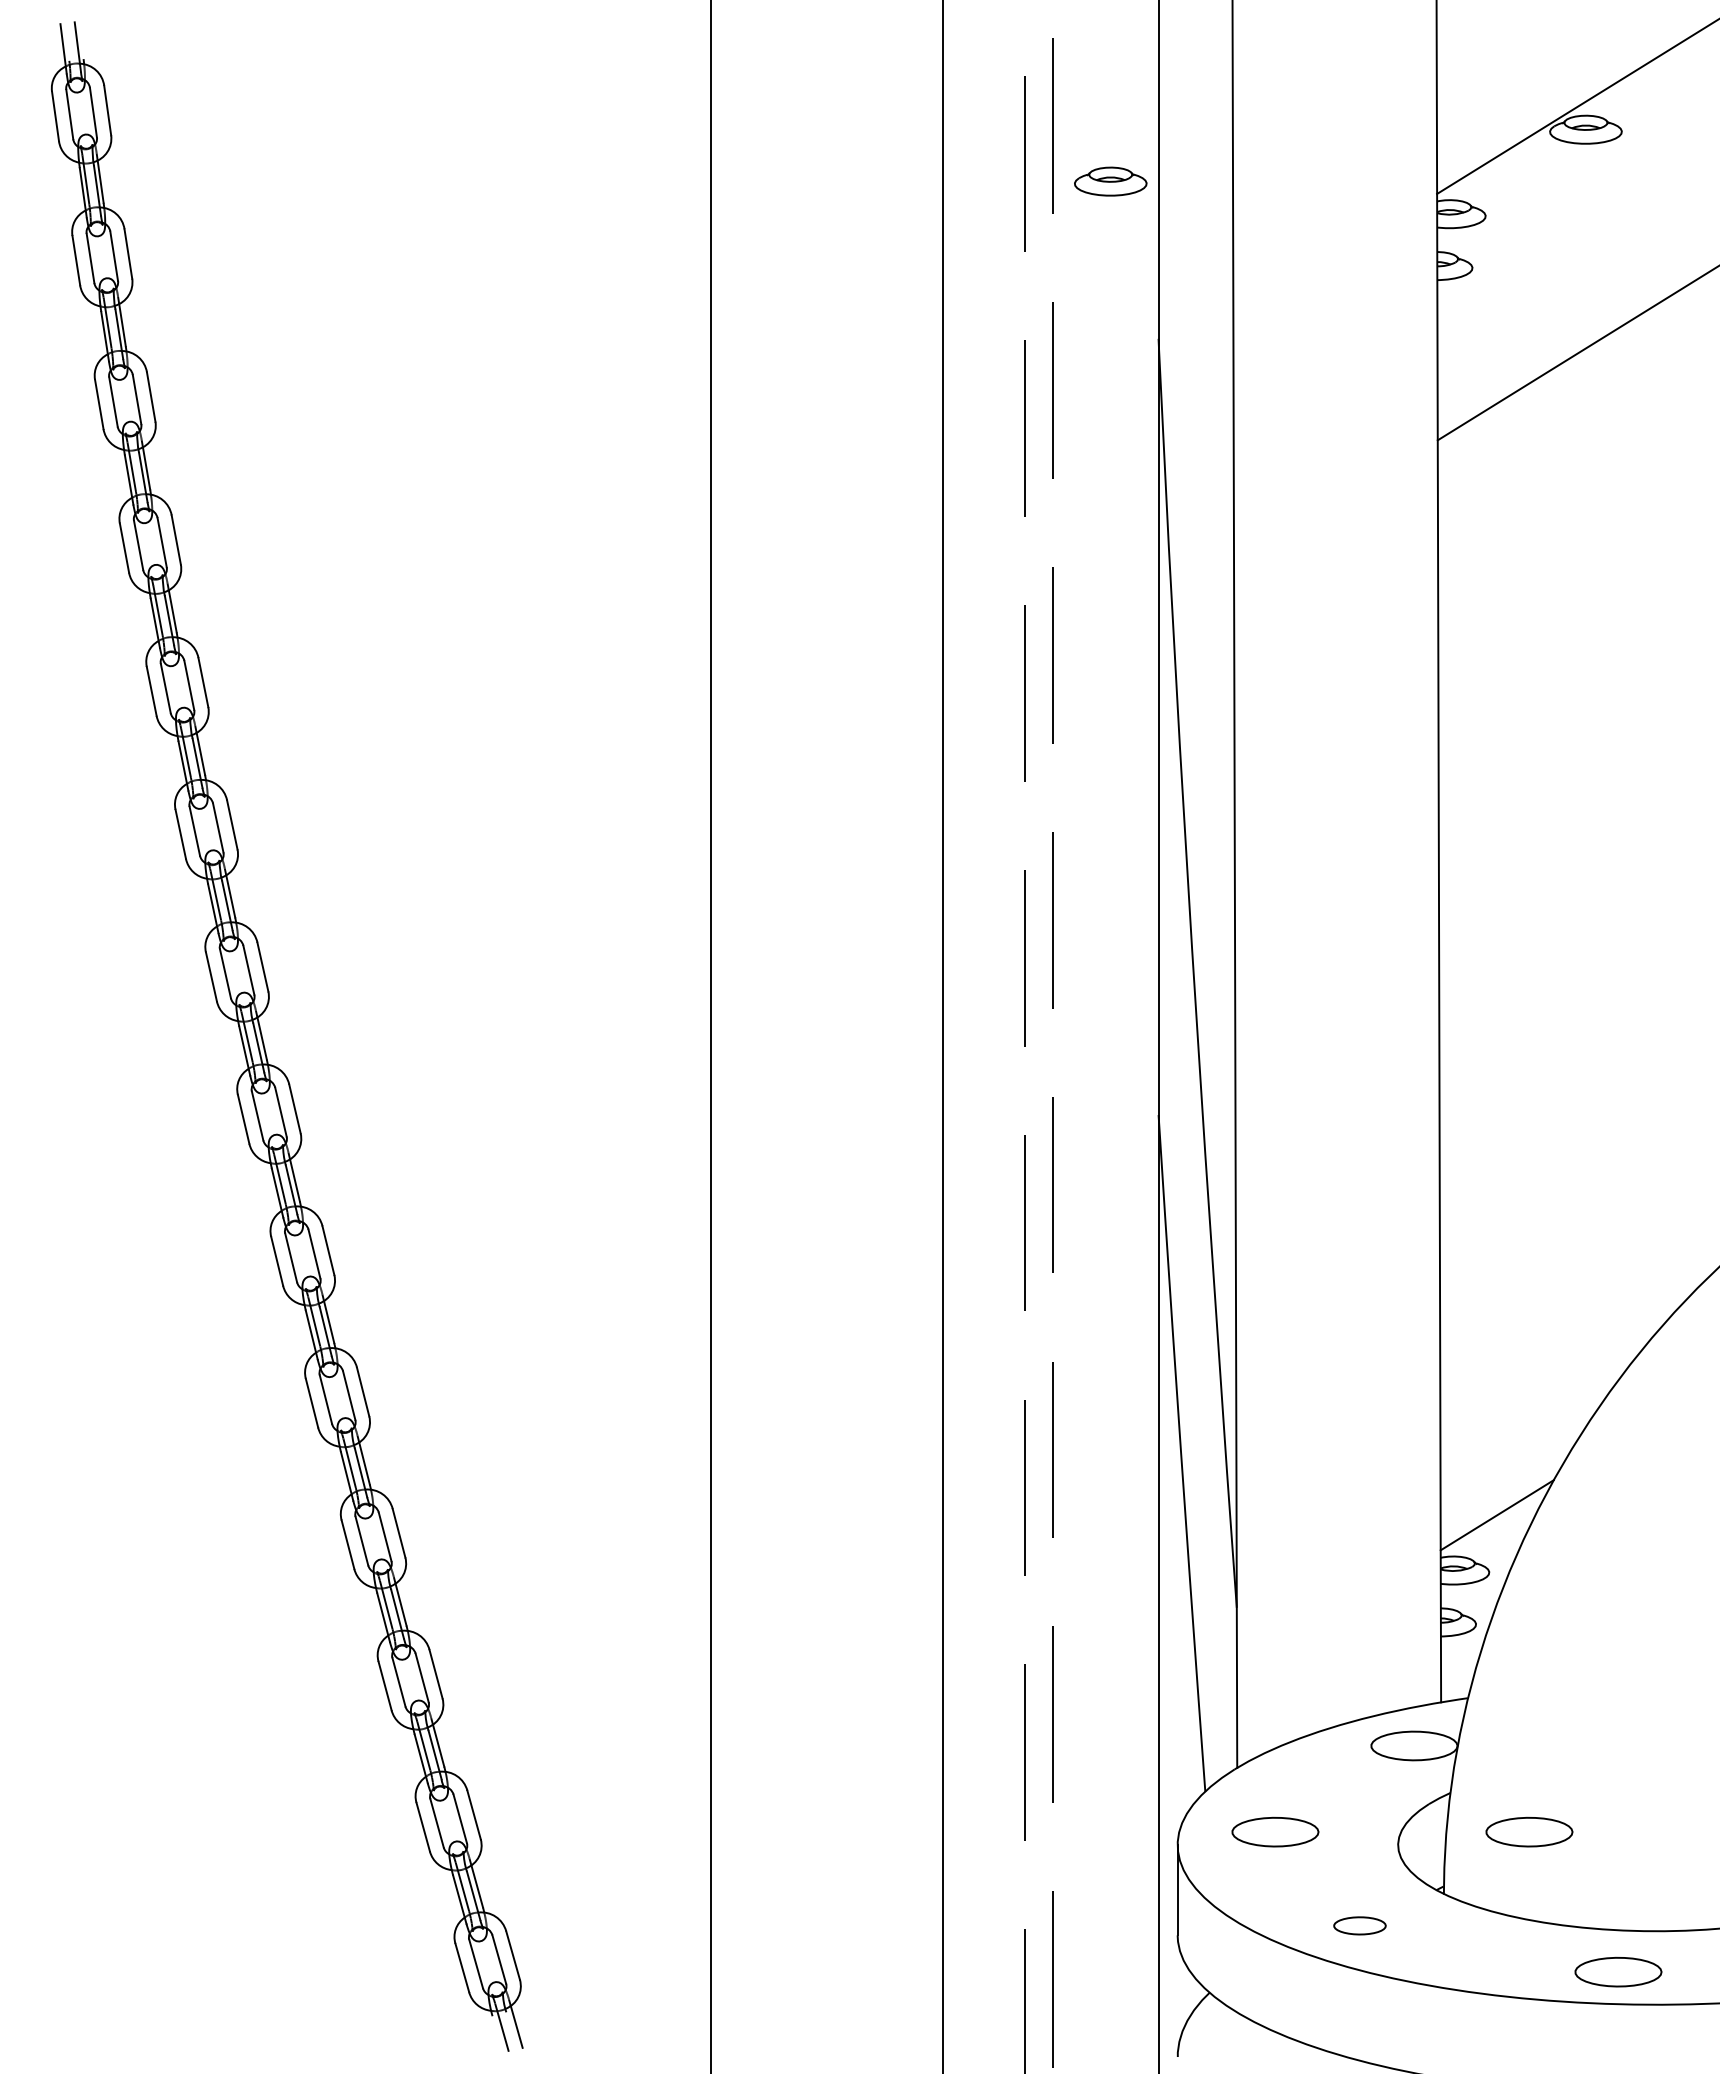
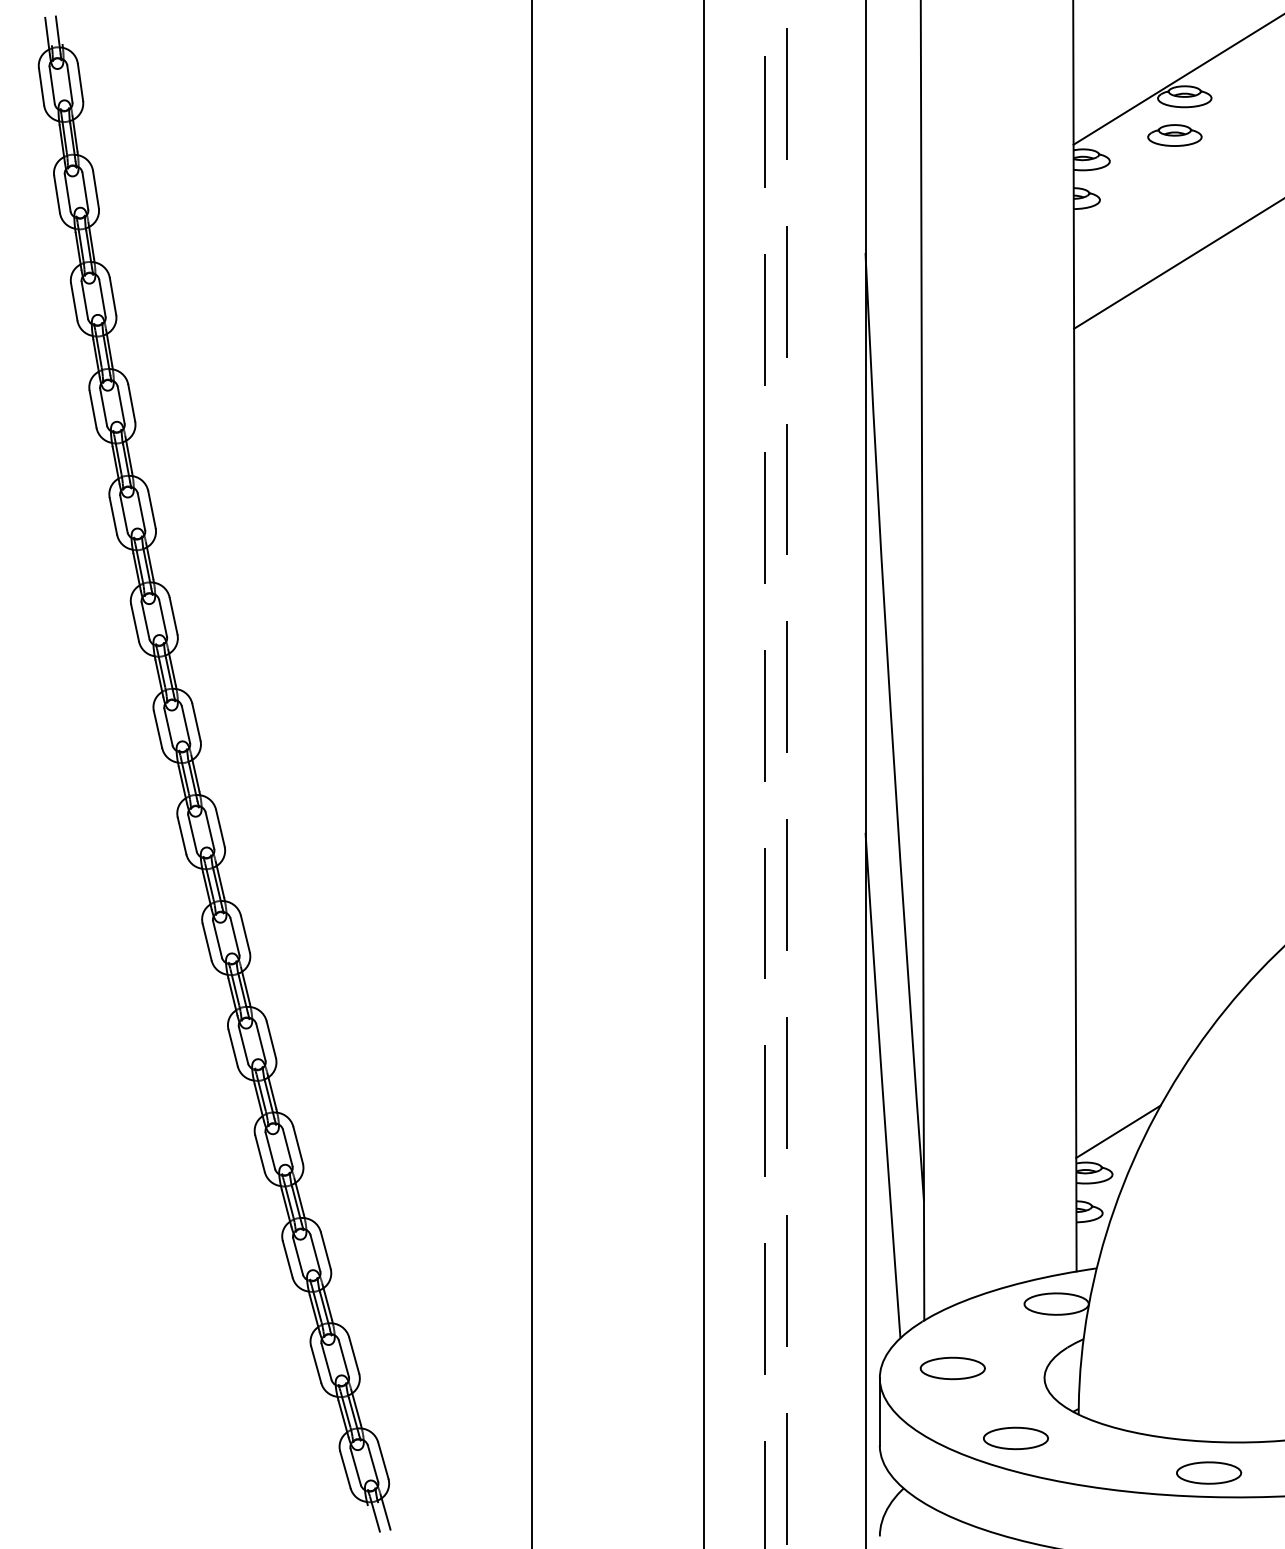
part: (1110, 181) -> (1174, 135), moved
part: (1529, 1831) -> (1142, 1367), removed
part: (1359, 1925) -> (1015, 1438), size x1.67

